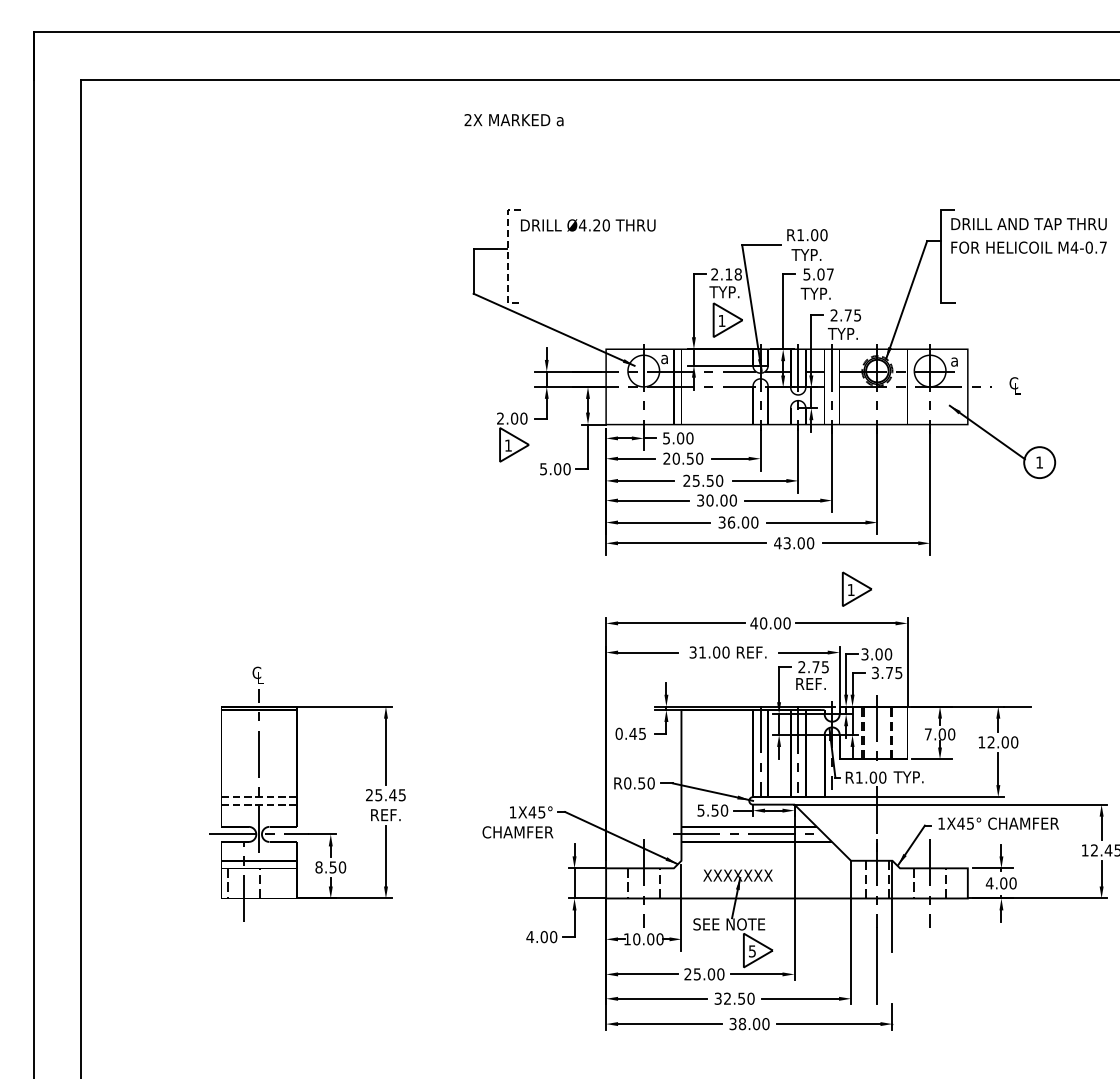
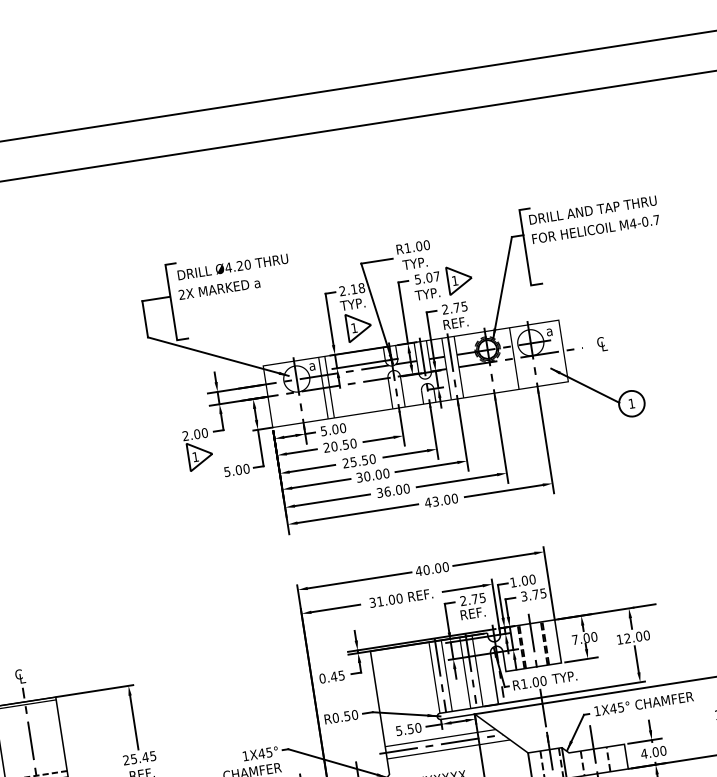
text: (513, 120) -> (219, 289), moved
line: (507, 256) -> (170, 302), dashed -> solid
text: (843, 333) -> (455, 323), TYP. -> REF.
part: (856, 588) -> (459, 278), moved
text: (864, 654) -> (512, 582), 3.00 -> 1.00

